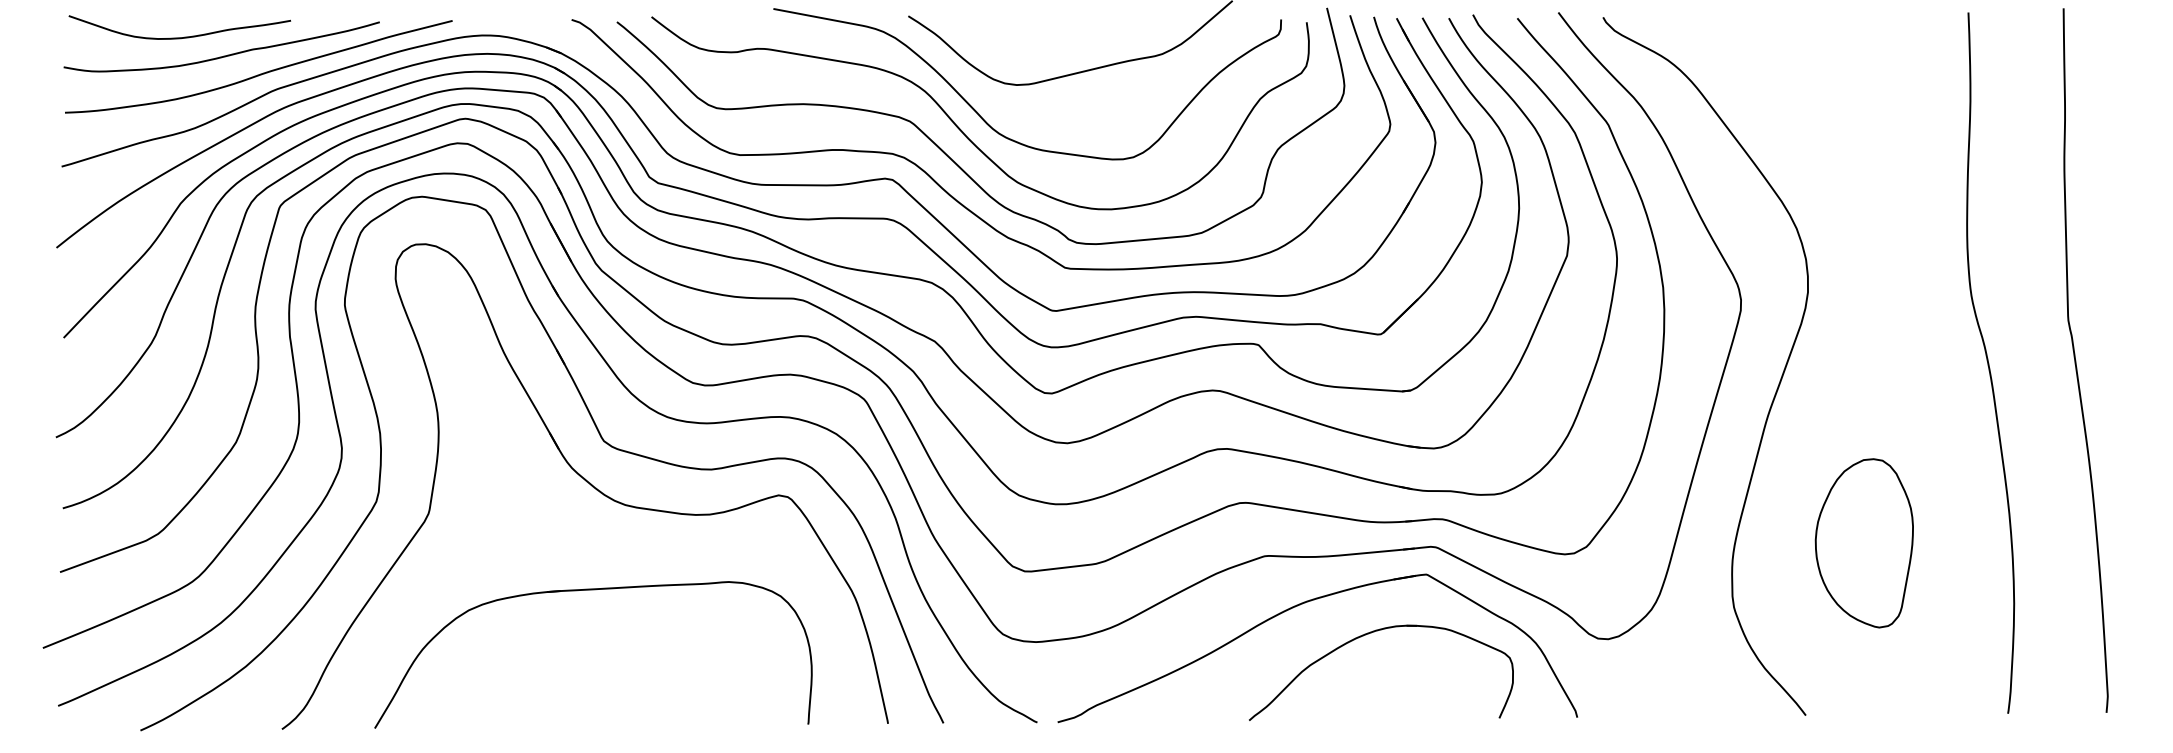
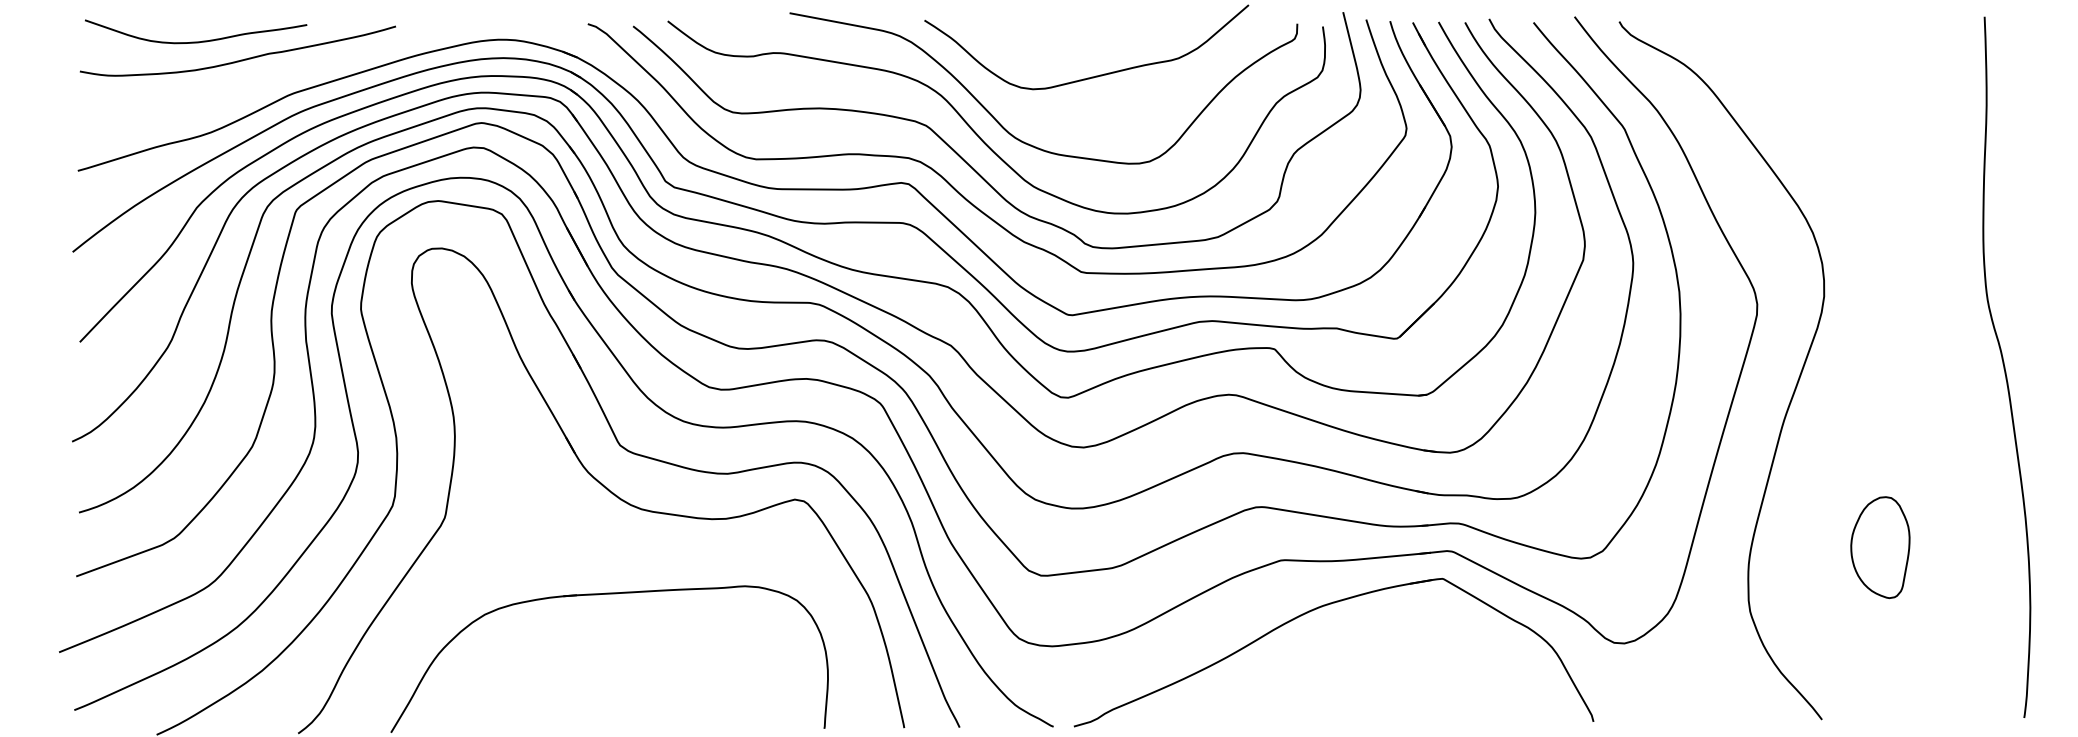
curve: (260, 73) -> (276, 77), removed
part: (1863, 543) -> (1879, 547), size x0.6
part: (1368, 634) -> (1384, 638), removed

